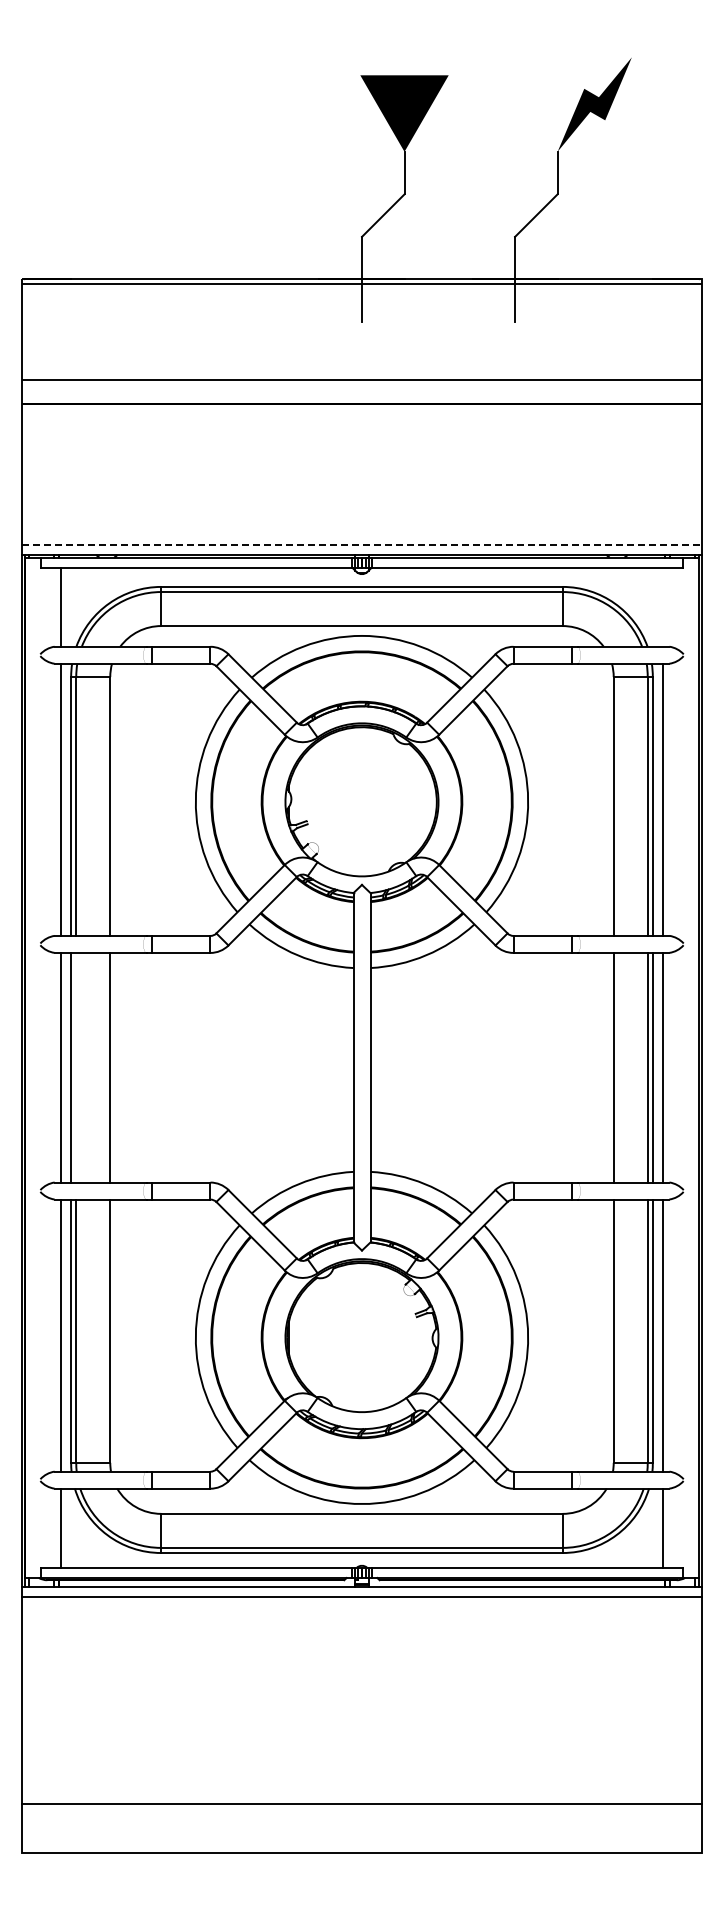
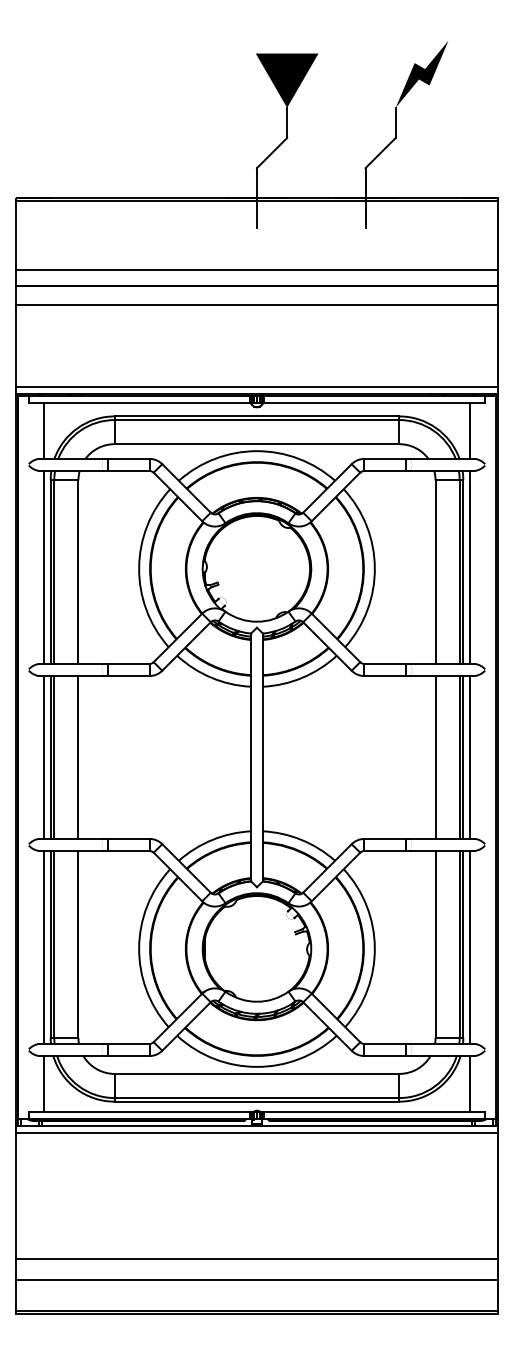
line: (361, 429) -> (256, 304), added
line: (362, 544) -> (257, 386), dashed -> solid
line: (662, 606) -> (470, 430), added
line: (76, 1067) -> (54, 757), added
line: (361, 1774) -> (256, 1258), added
line: (361, 1847) -> (256, 1310), added

